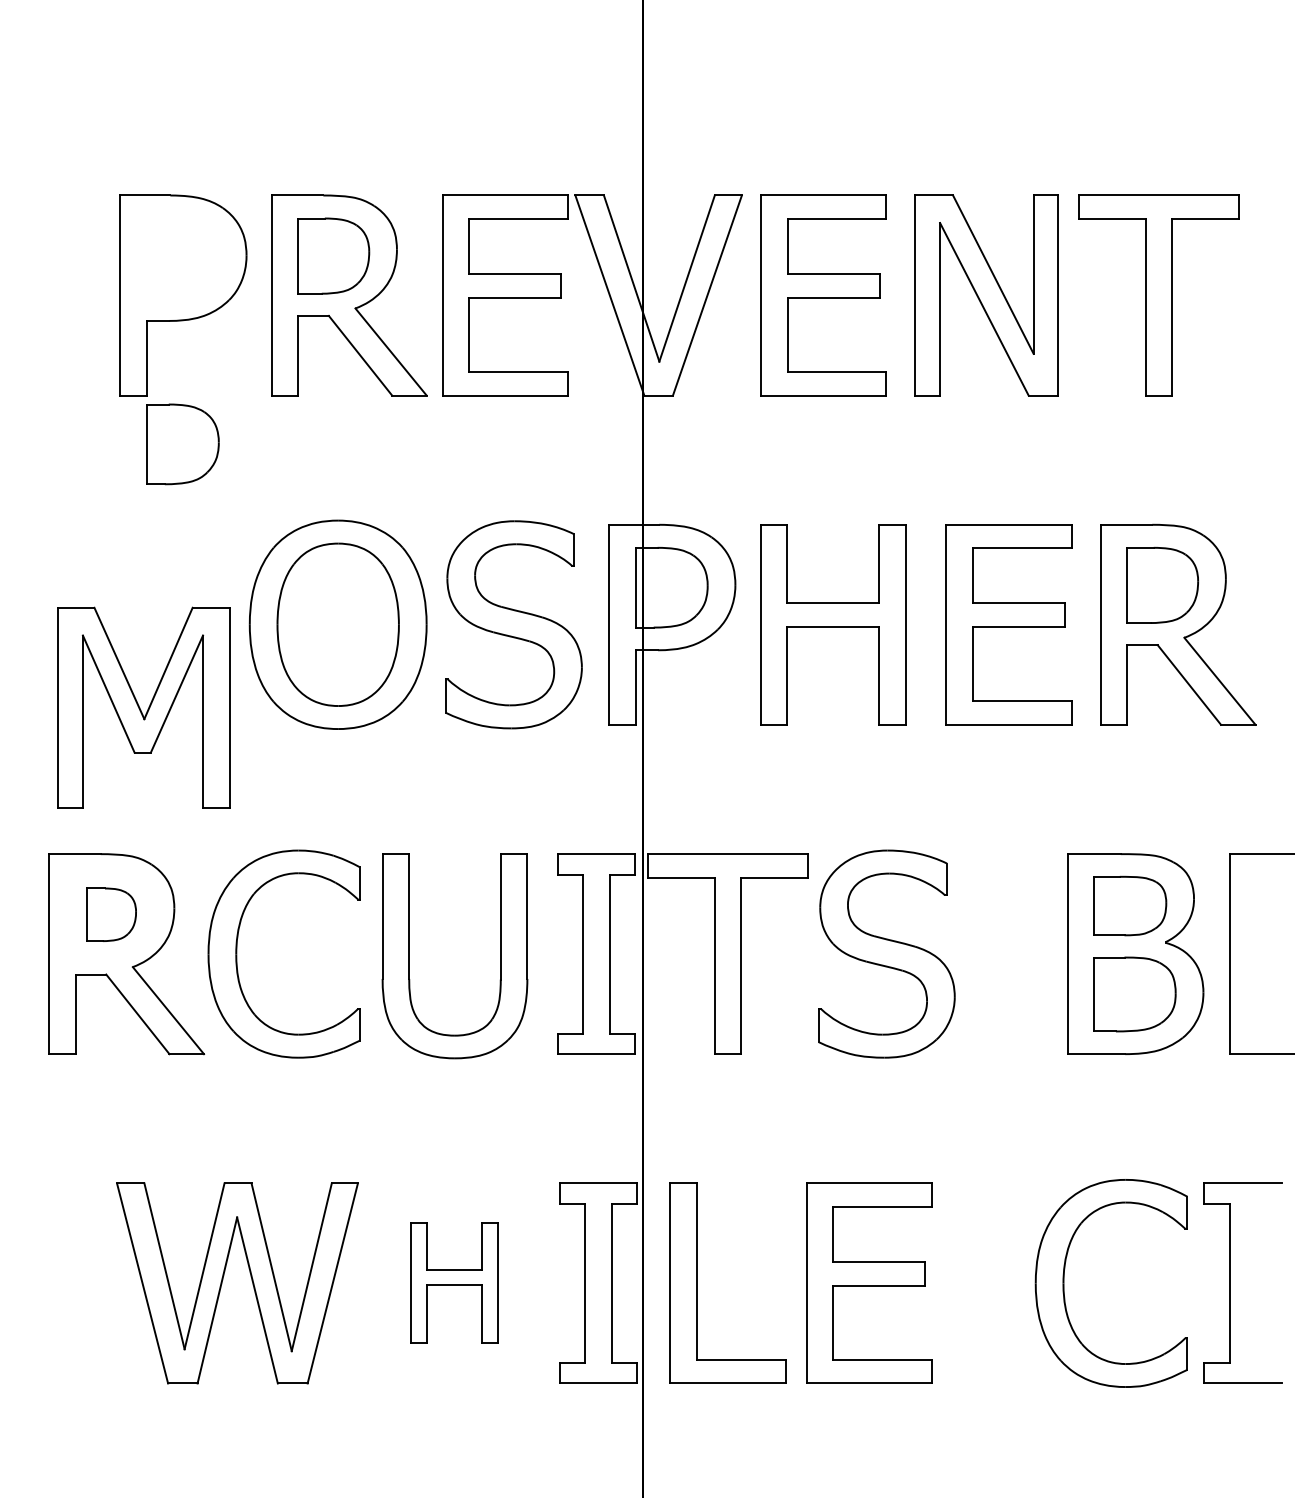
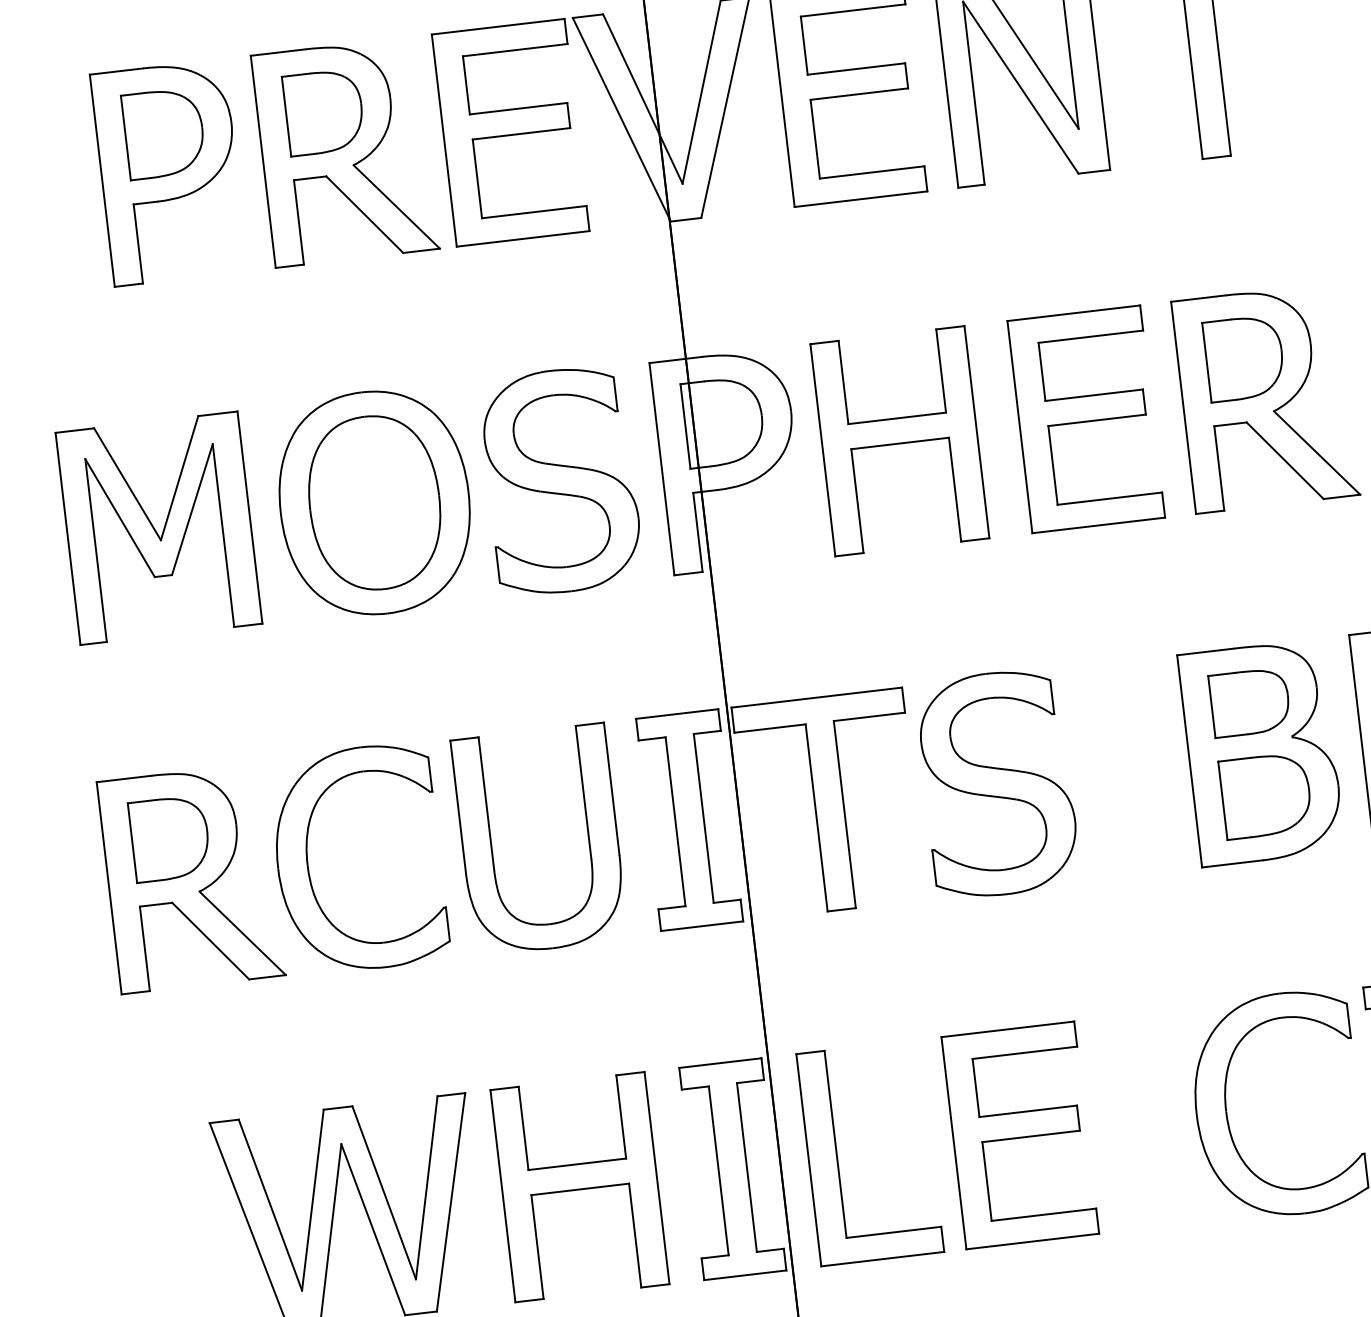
part: (182, 444) -> (163, 133), moved
part: (143, 707) -> (158, 527), moved
part: (111, 914) -> (170, 838), size x1.43
part: (454, 1282) -> (580, 1186), size x1.67

